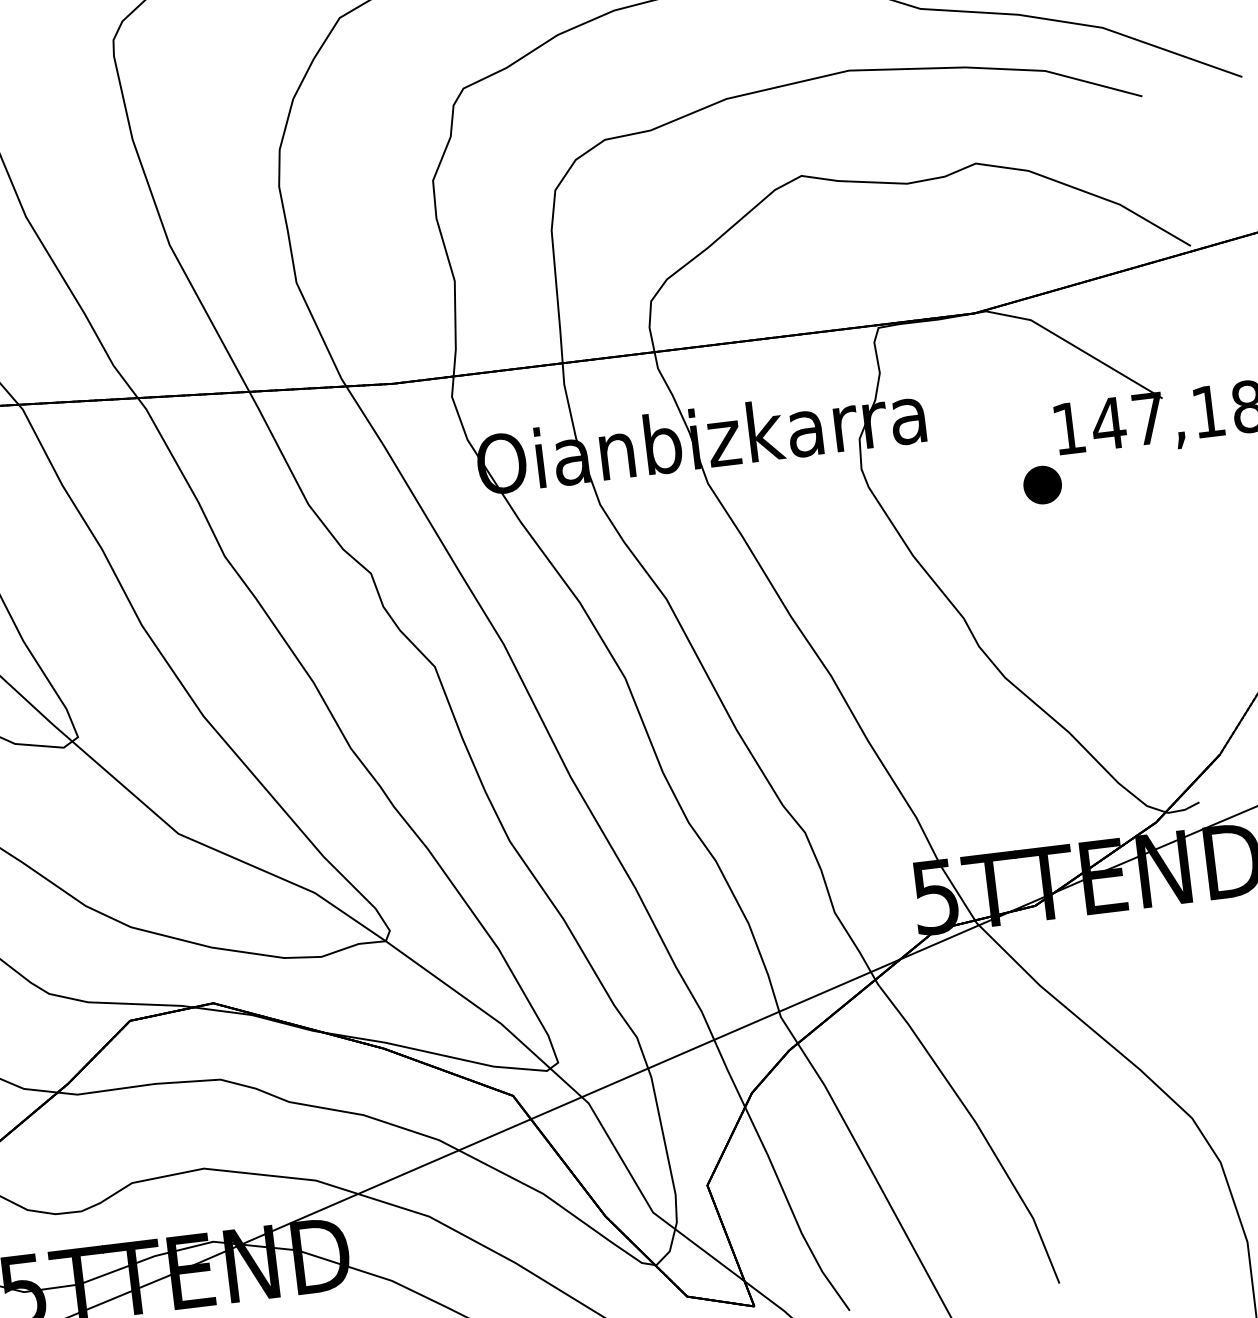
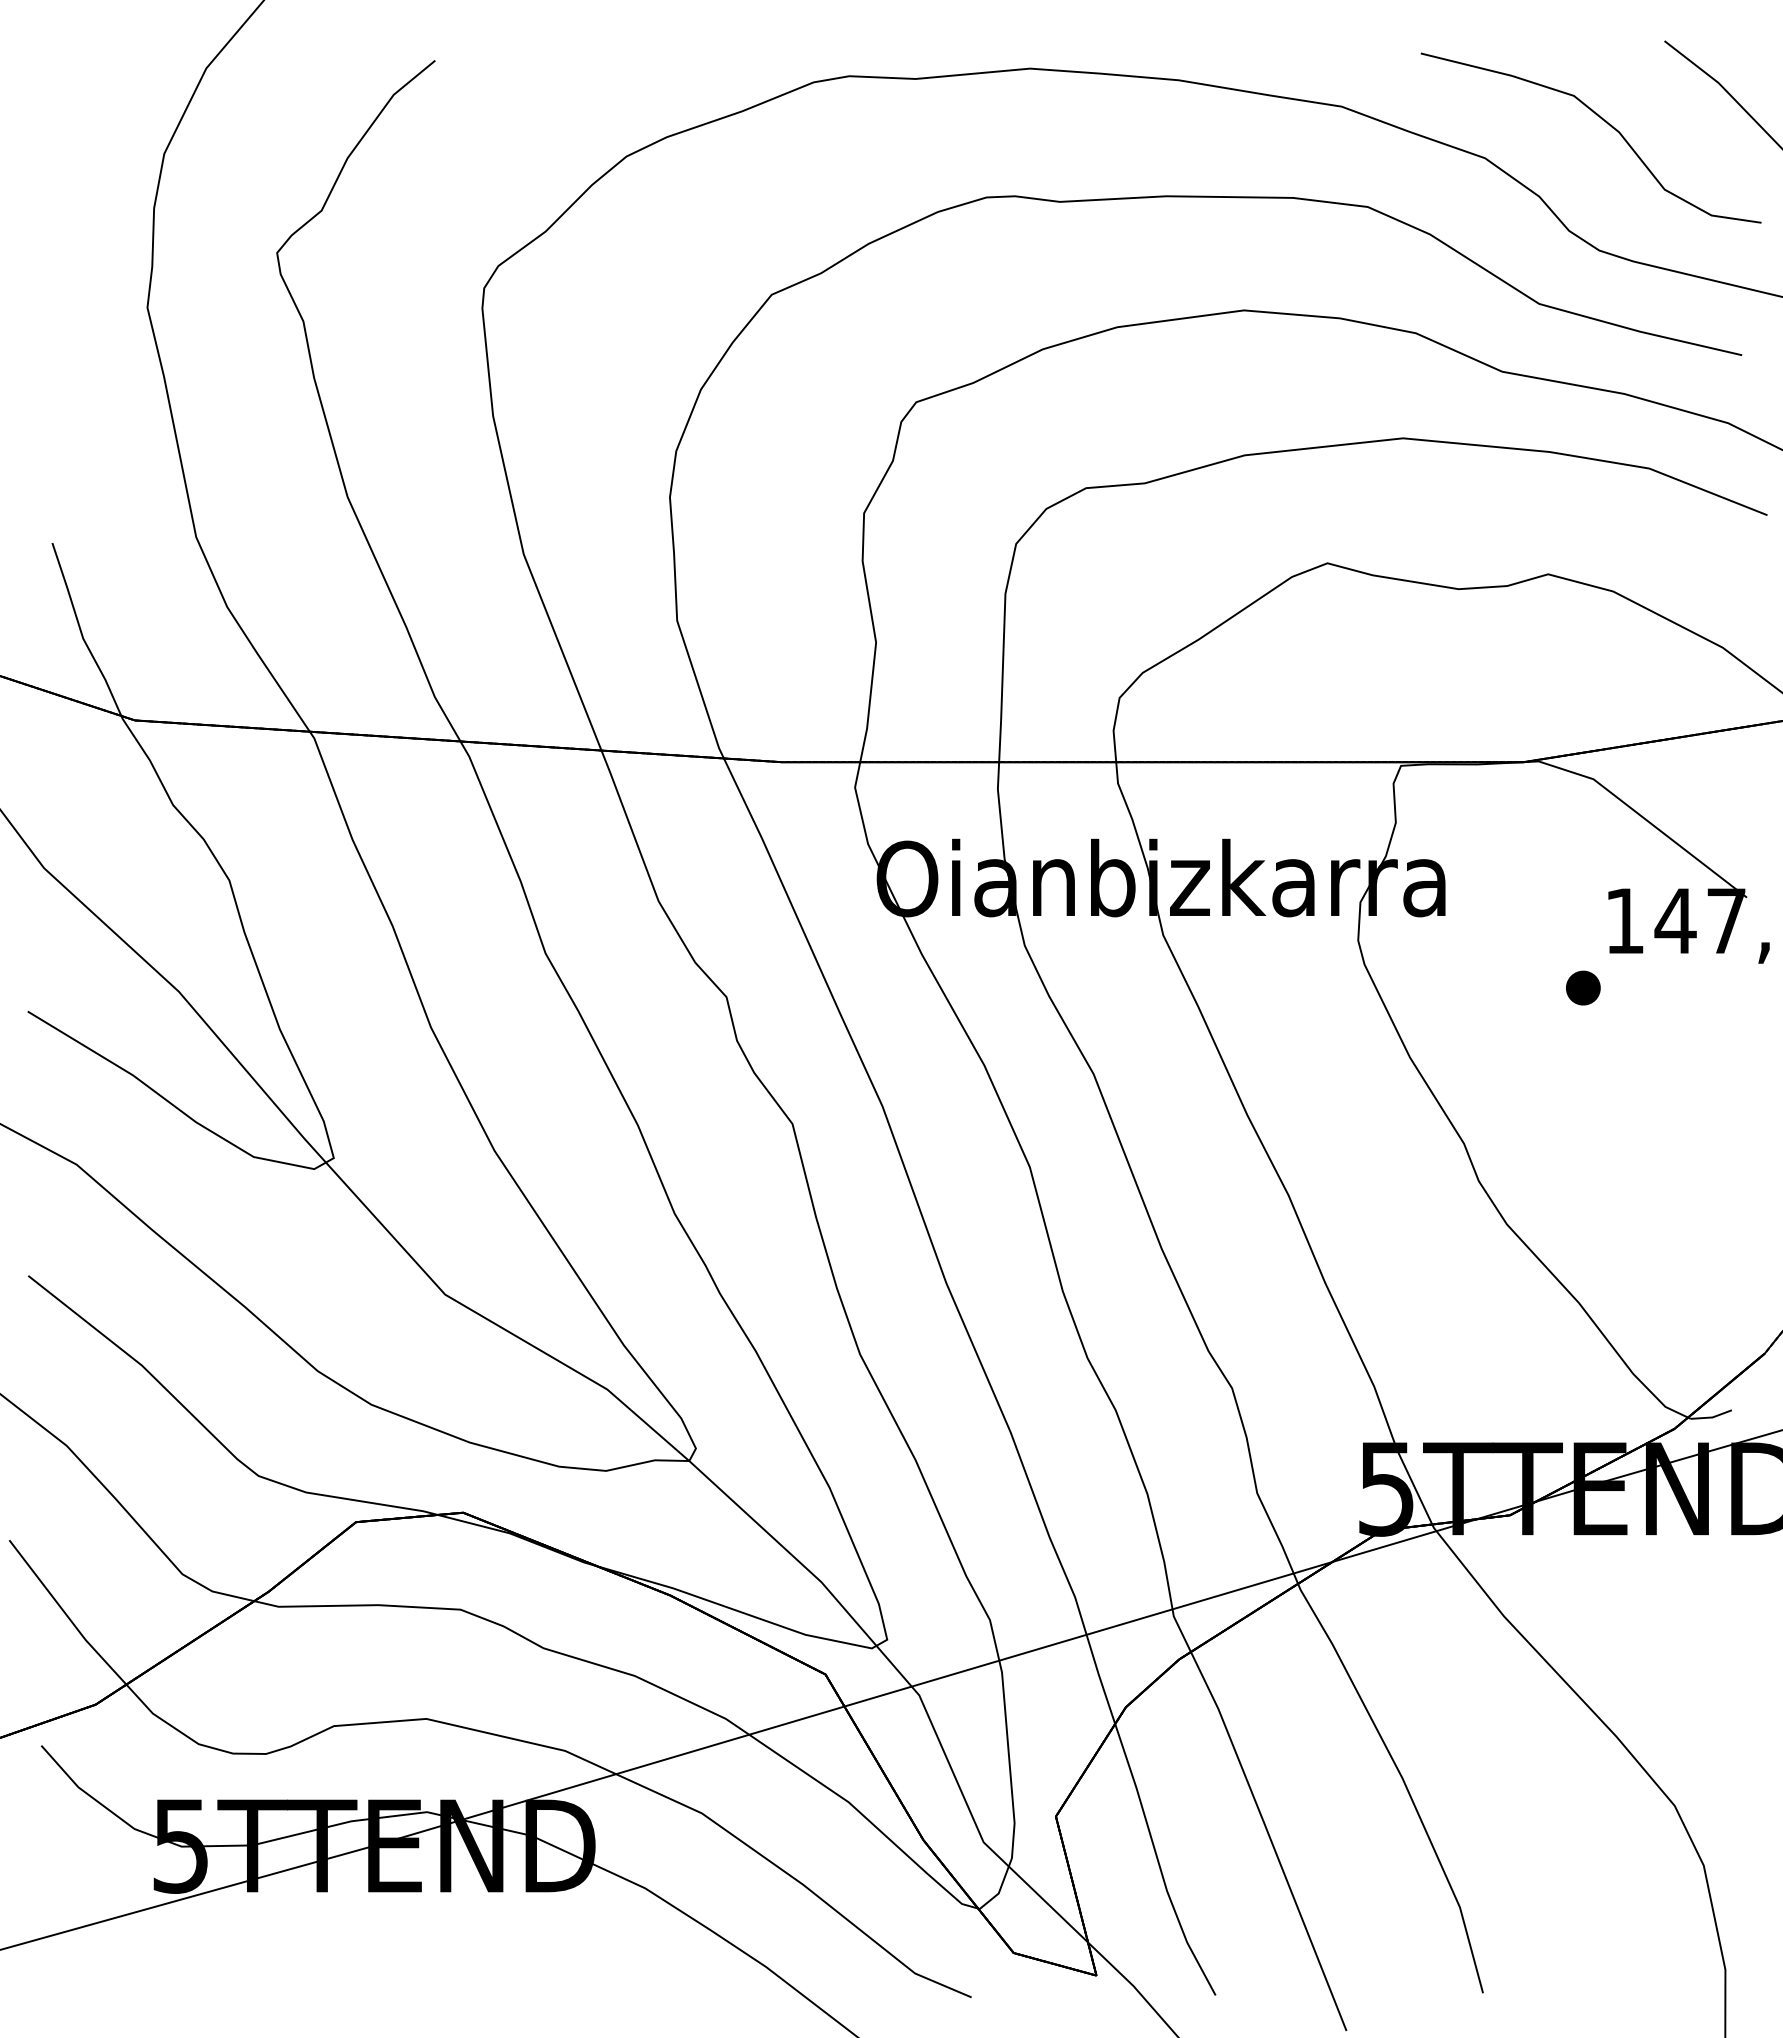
part: (1042, 484) -> (1583, 987), size x0.71

